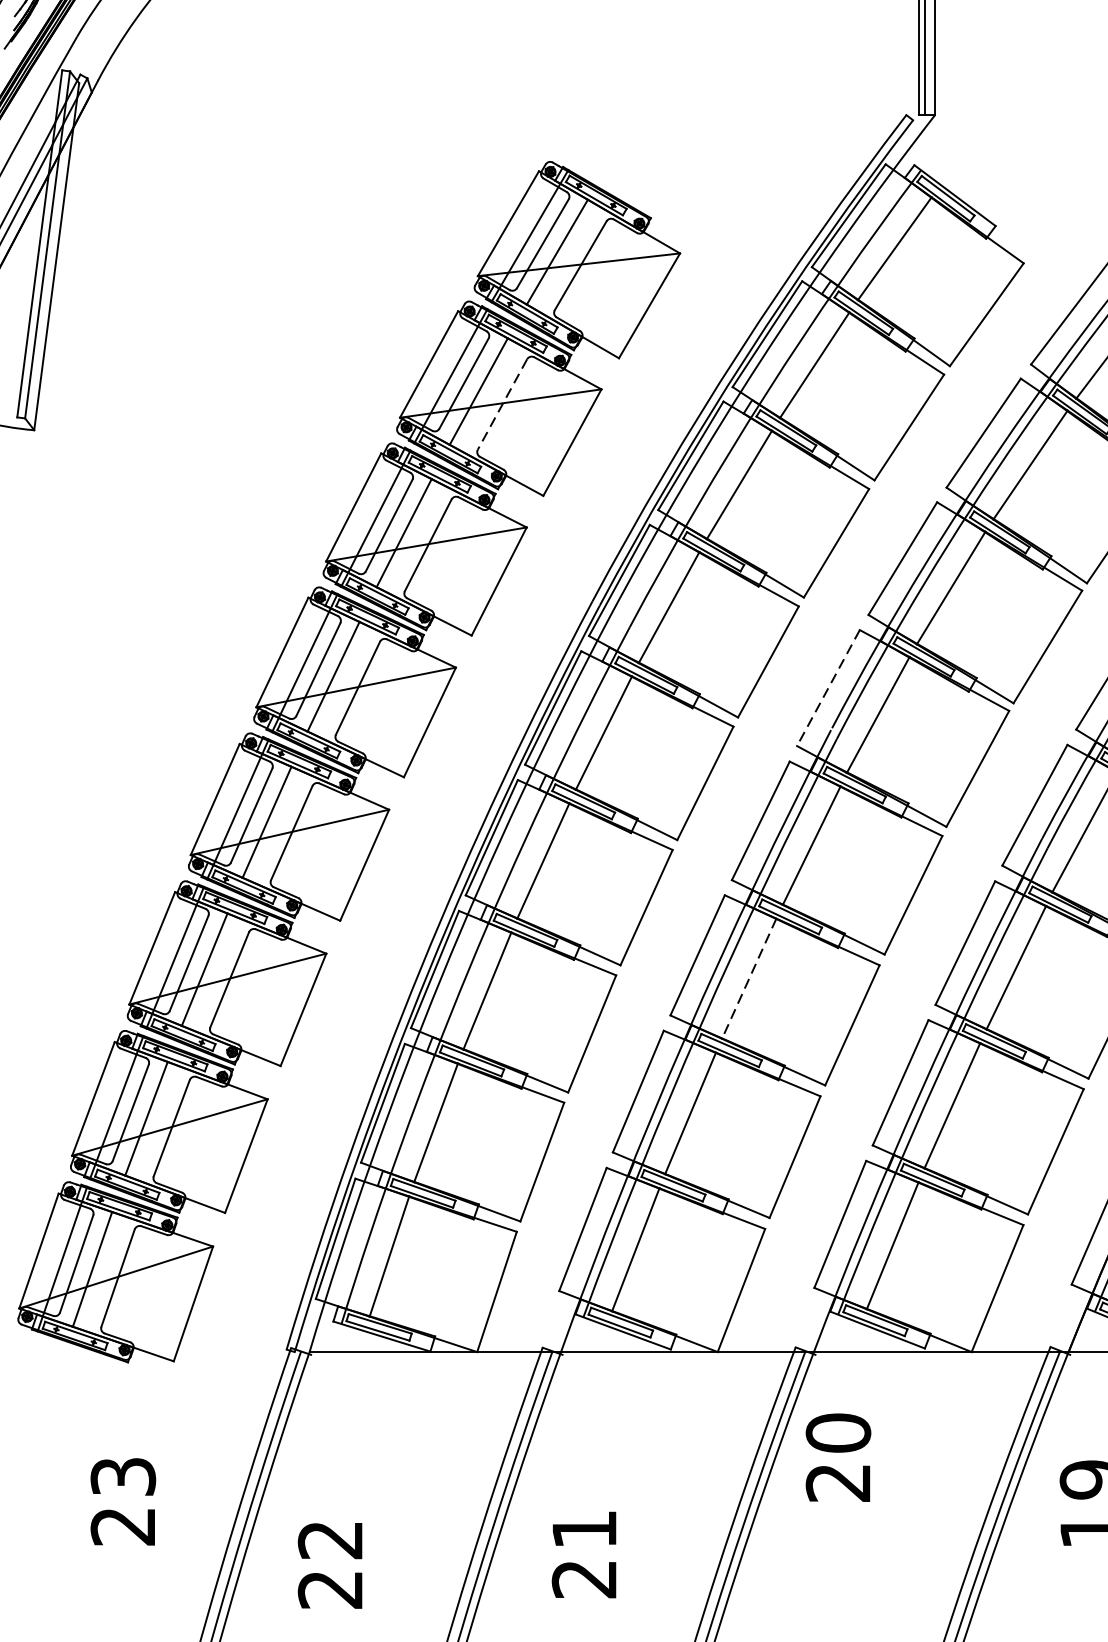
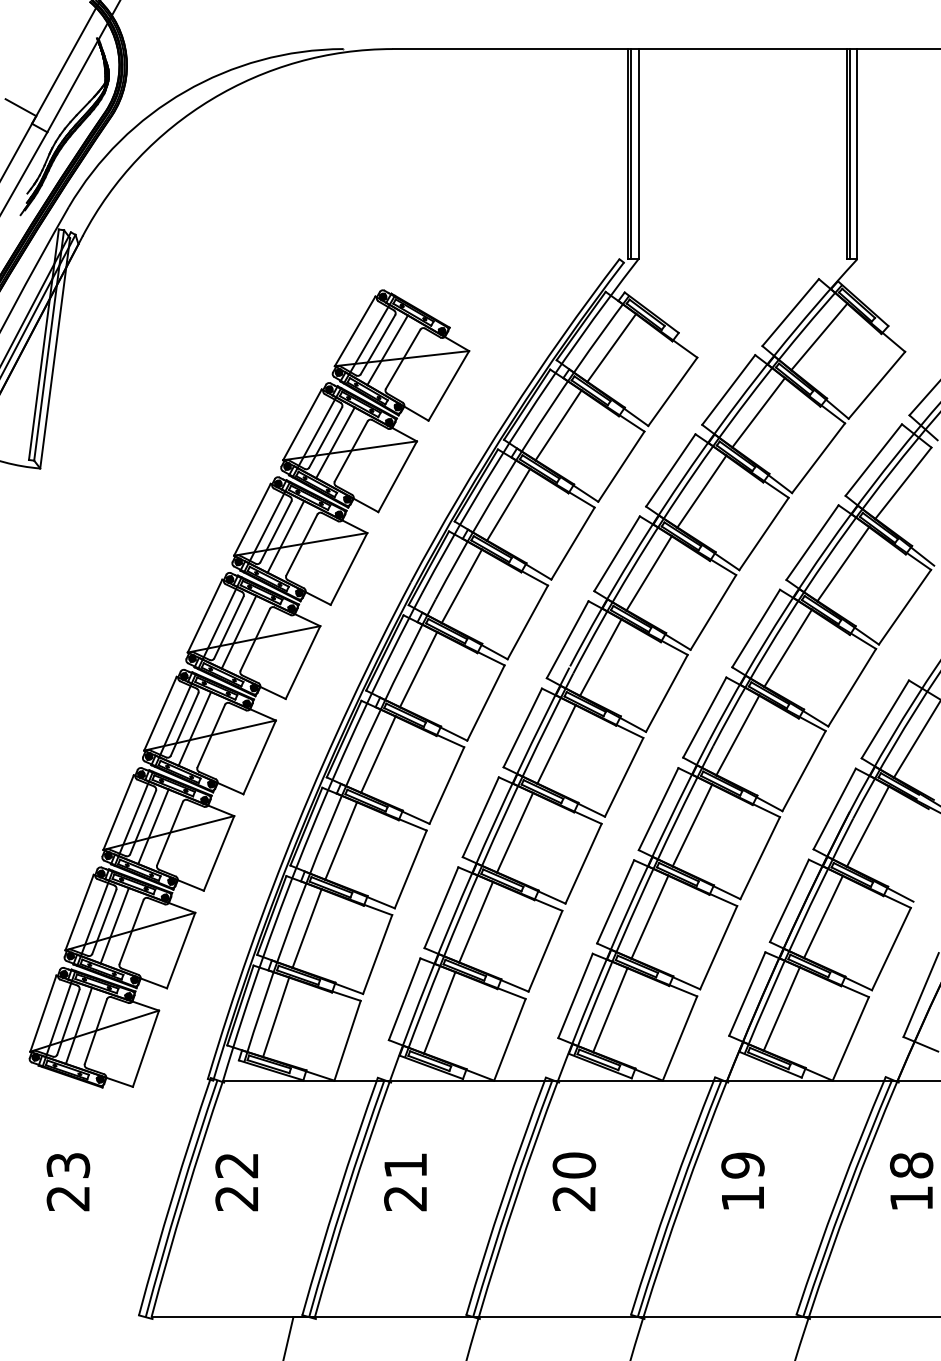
line: (501, 404) -> (350, 451), dashed -> solid
line: (828, 687) -> (567, 639), dashed -> solid
line: (749, 978) -> (515, 832), dashed -> solid
text: (838, 1457) -> (574, 1181), moved
text: (123, 1502) -> (68, 1182), moved
text: (584, 1555) -> (405, 1182), moved
text: (329, 1565) -> (236, 1182), moved

